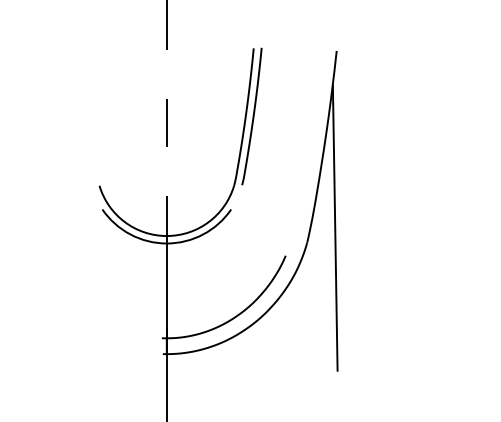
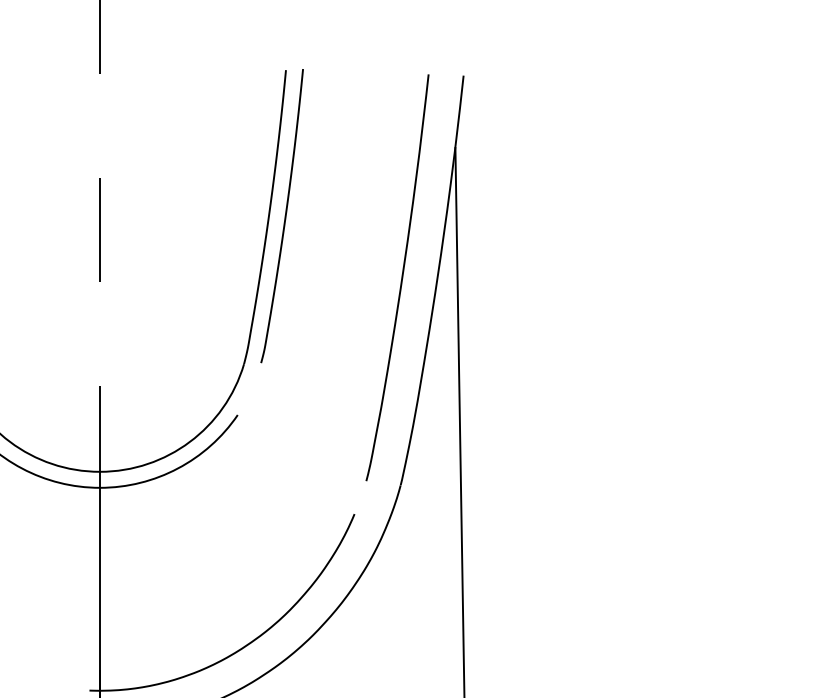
curve: (307, 145) -> (401, 278), added

